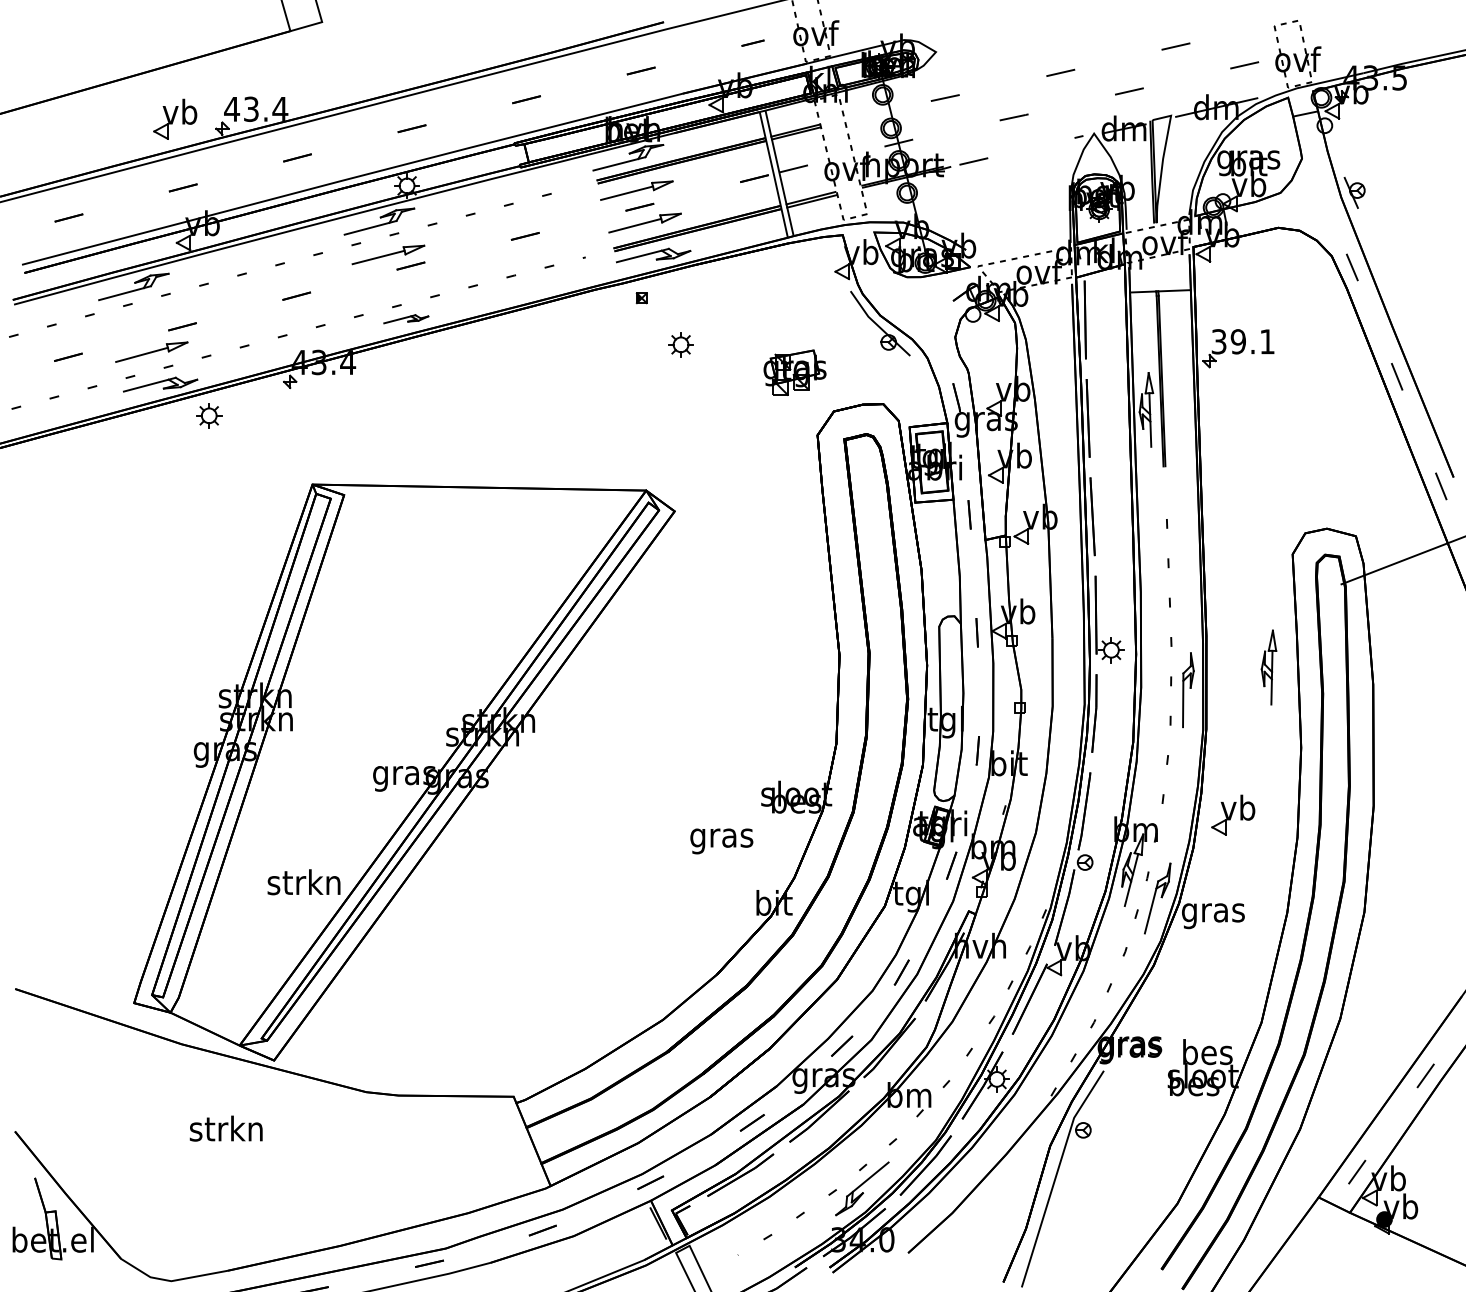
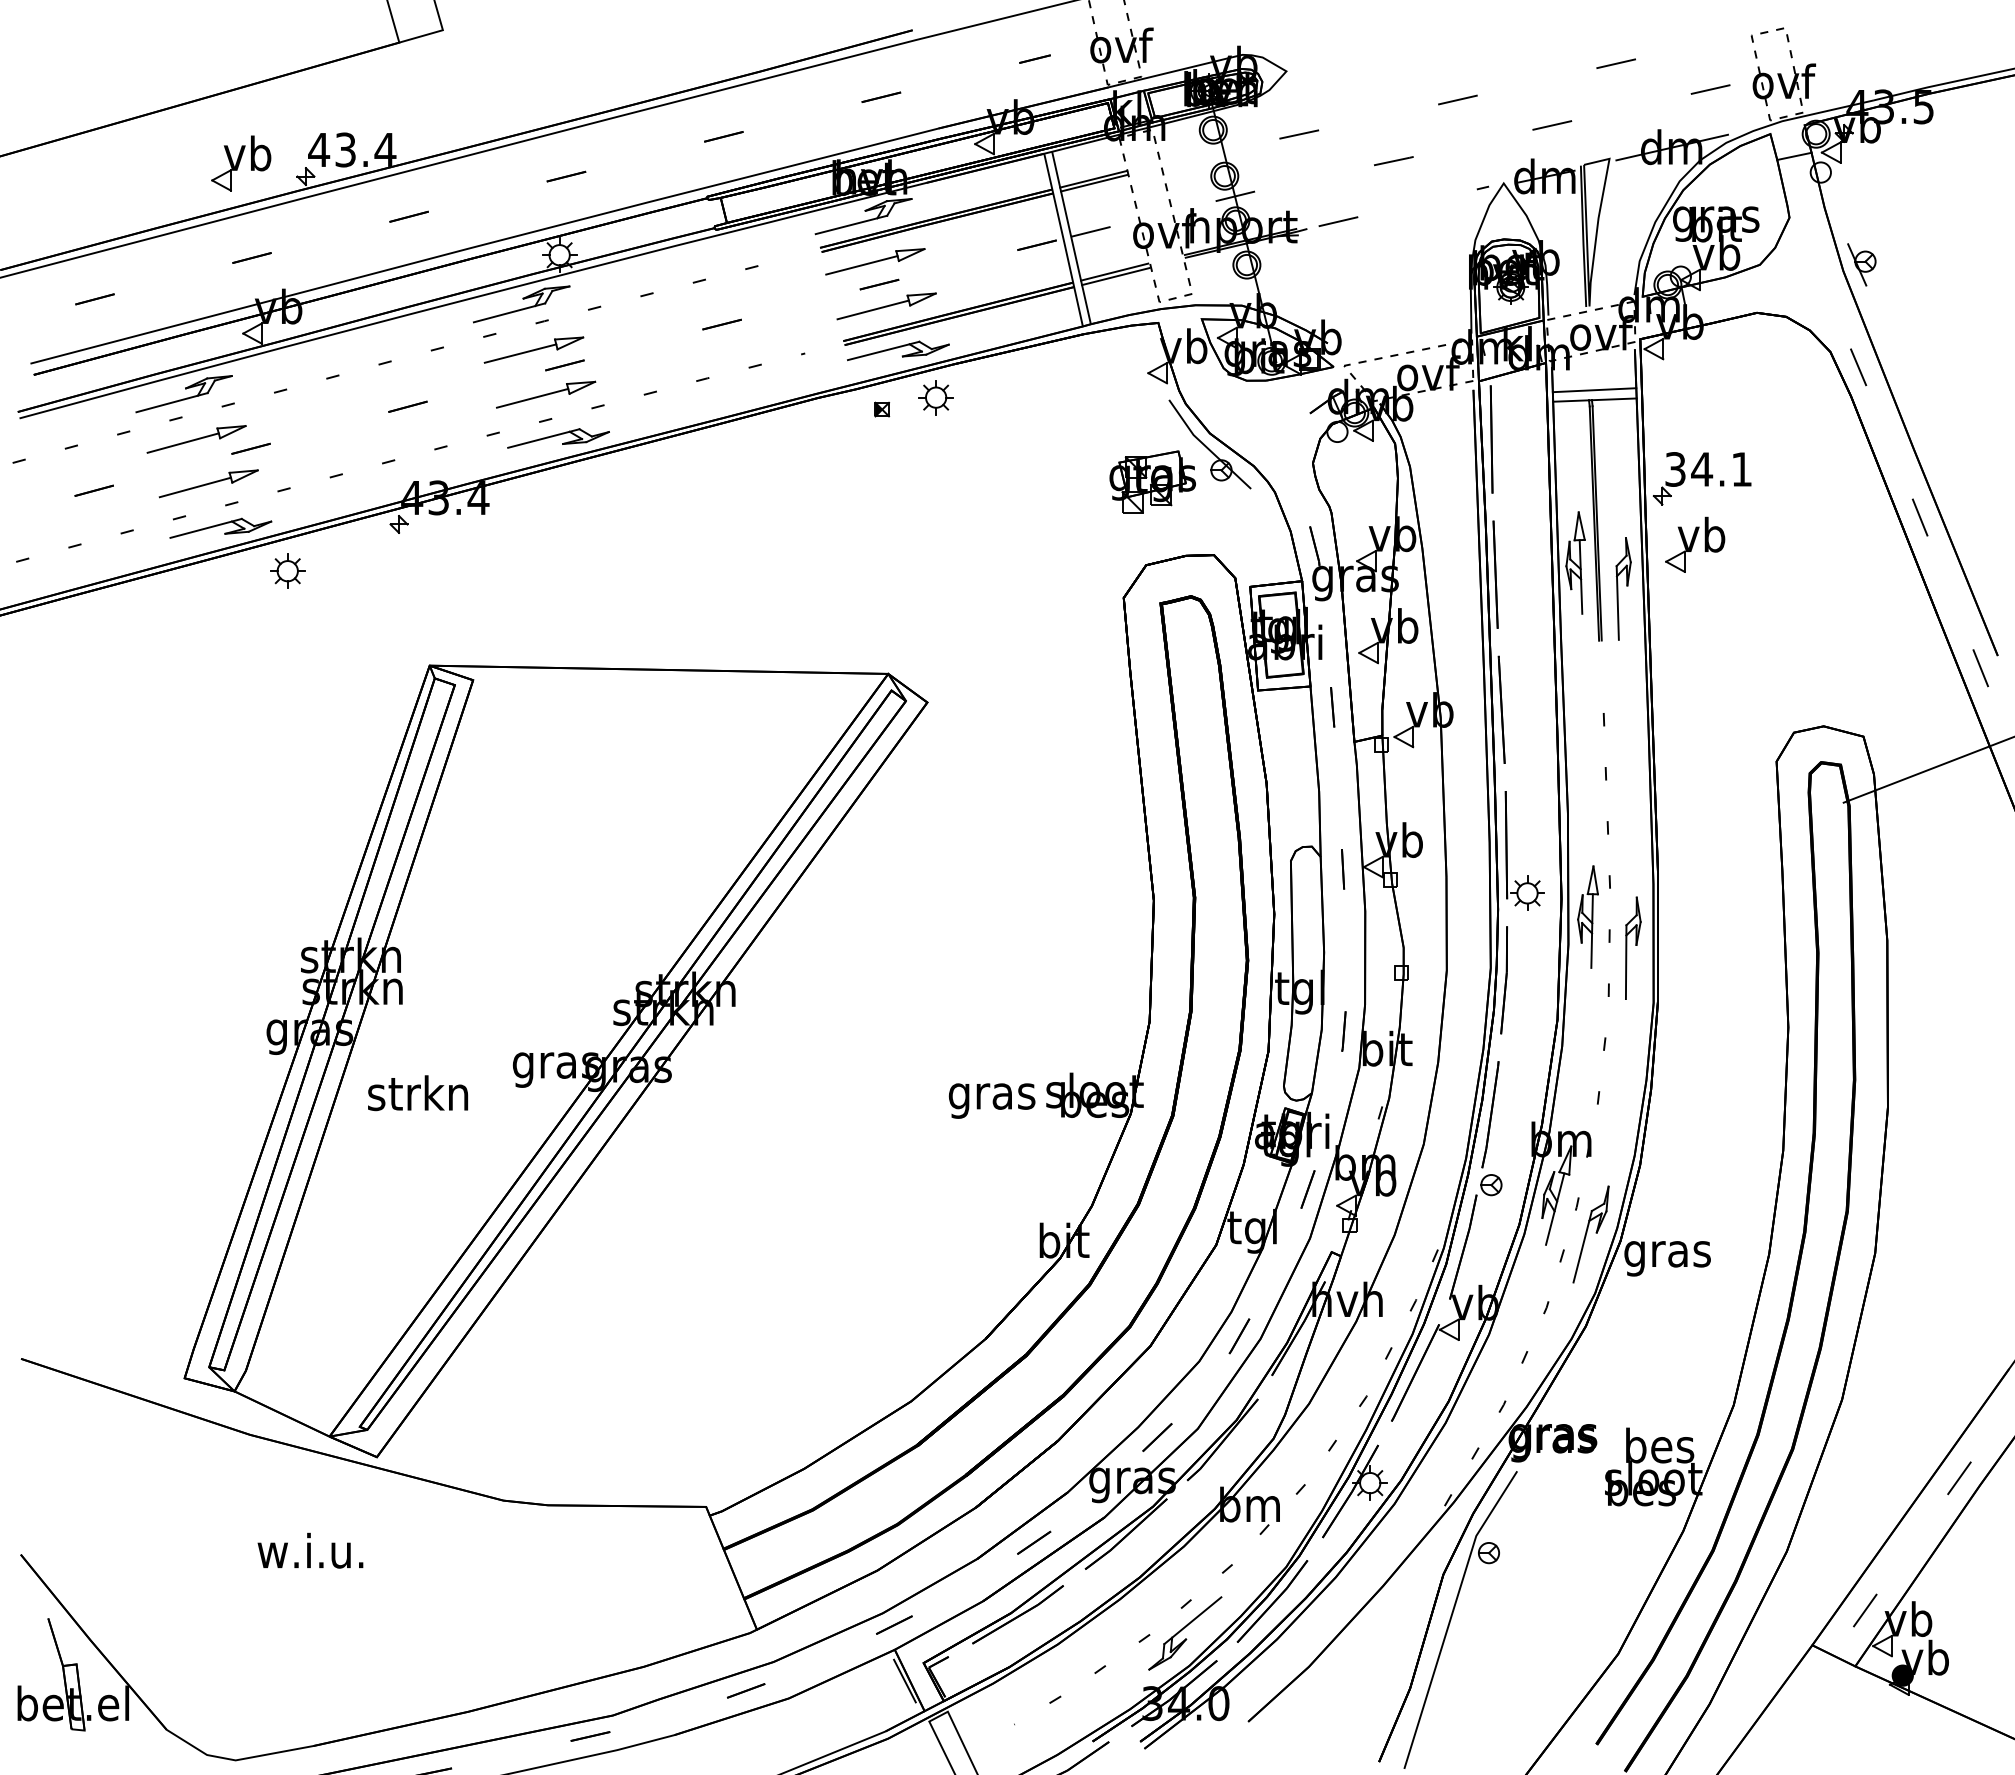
line: (1160, 284) -> (1594, 390), added
part: (397, 287) -> (546, 394), added
part: (142, 319) -> (196, 439), added
part: (406, 319) -> (558, 438), size x1.67
text: (1238, 341) -> (1702, 469), 39.1 -> 34.1
part: (680, 344) -> (935, 397), moved
part: (794, 372) -> (1152, 481), moved
part: (1181, 428) -> (1623, 588), added
part: (1268, 667) -> (1587, 916), moved
part: (1233, 814) -> (1695, 544), moved
text: (721, 841) -> (991, 1100), moved
text: (304, 882) -> (418, 1093), moved
text: (225, 1128) -> (310, 1550), strkn -> w.i.u.

